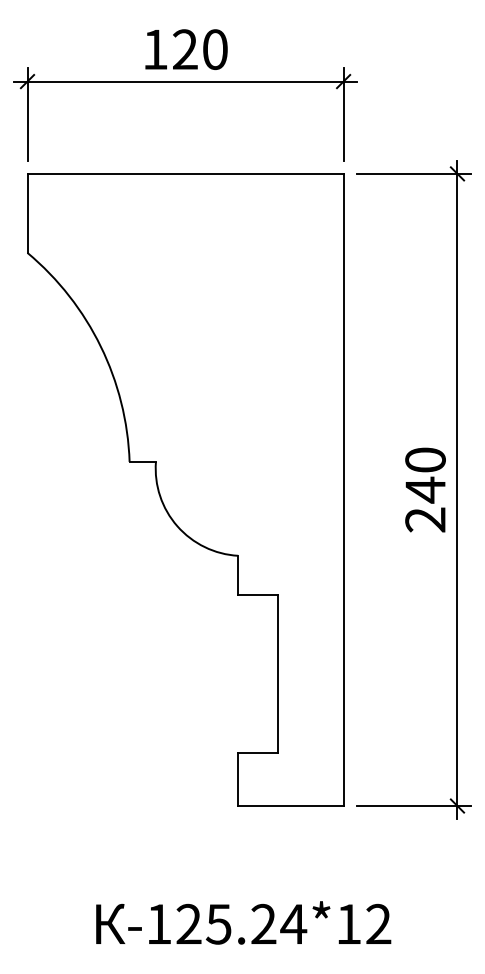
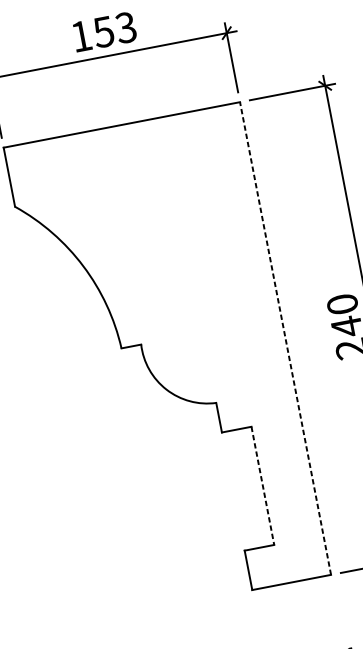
text: (199, 49) -> (114, 29), 120 -> 153
line: (343, 489) -> (285, 338), solid -> dashed
line: (277, 674) -> (262, 486), solid -> dashed

